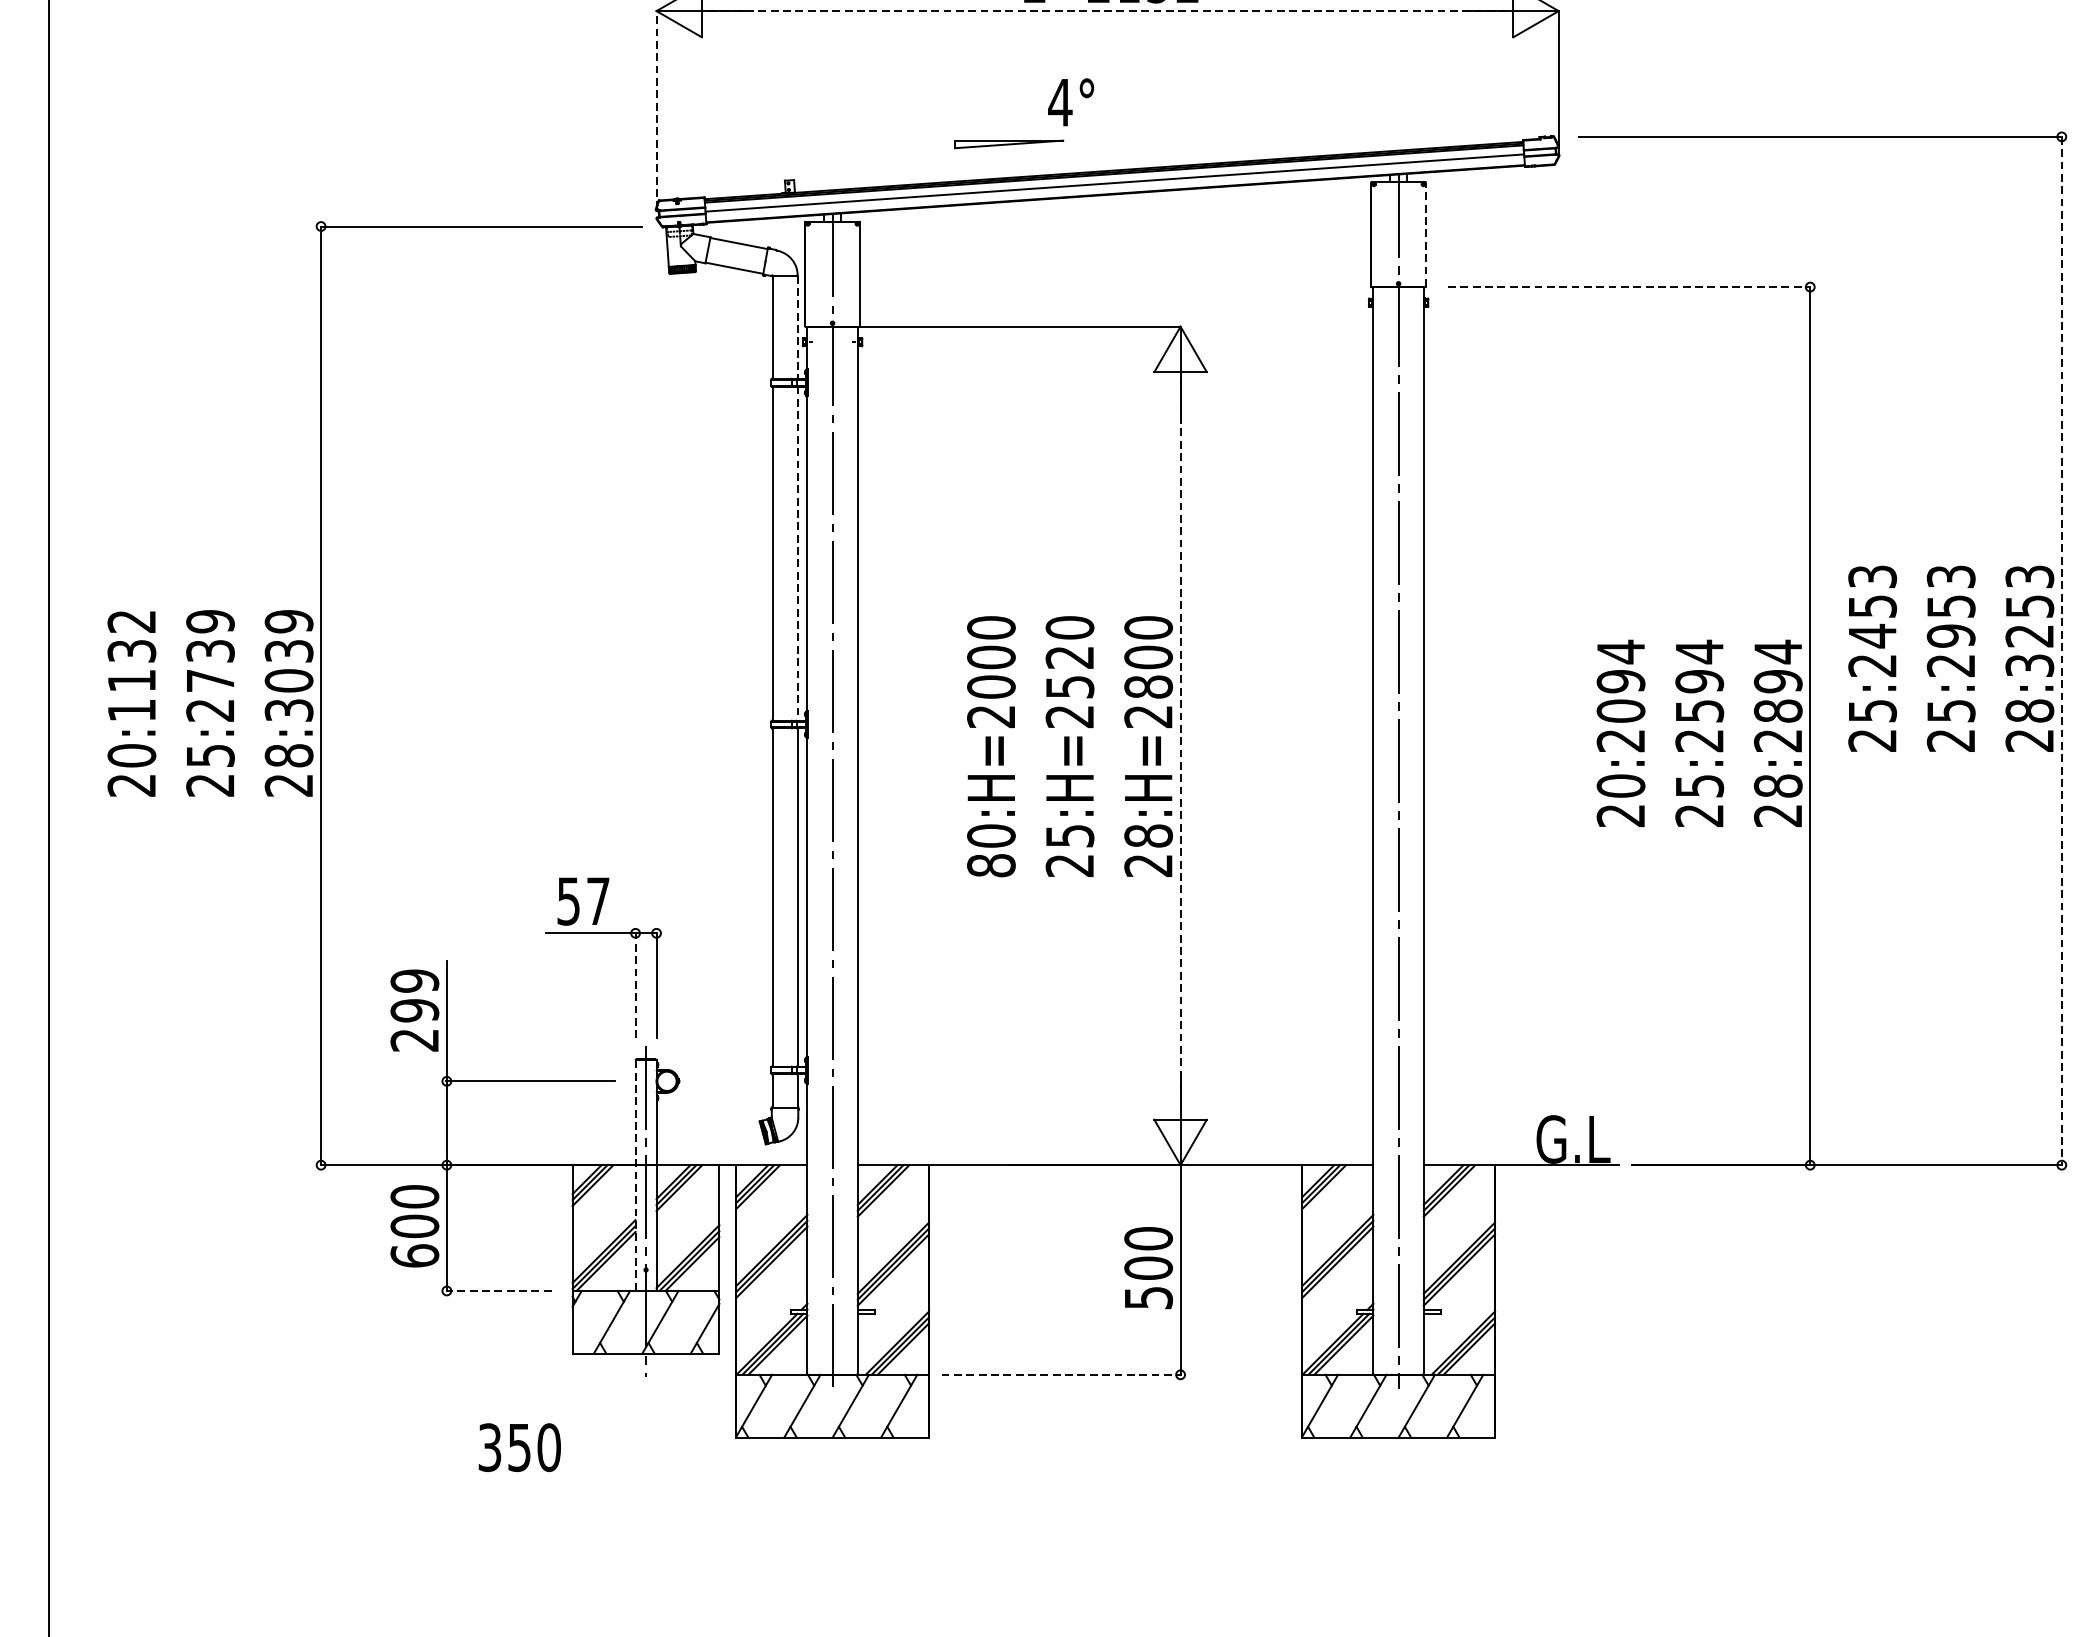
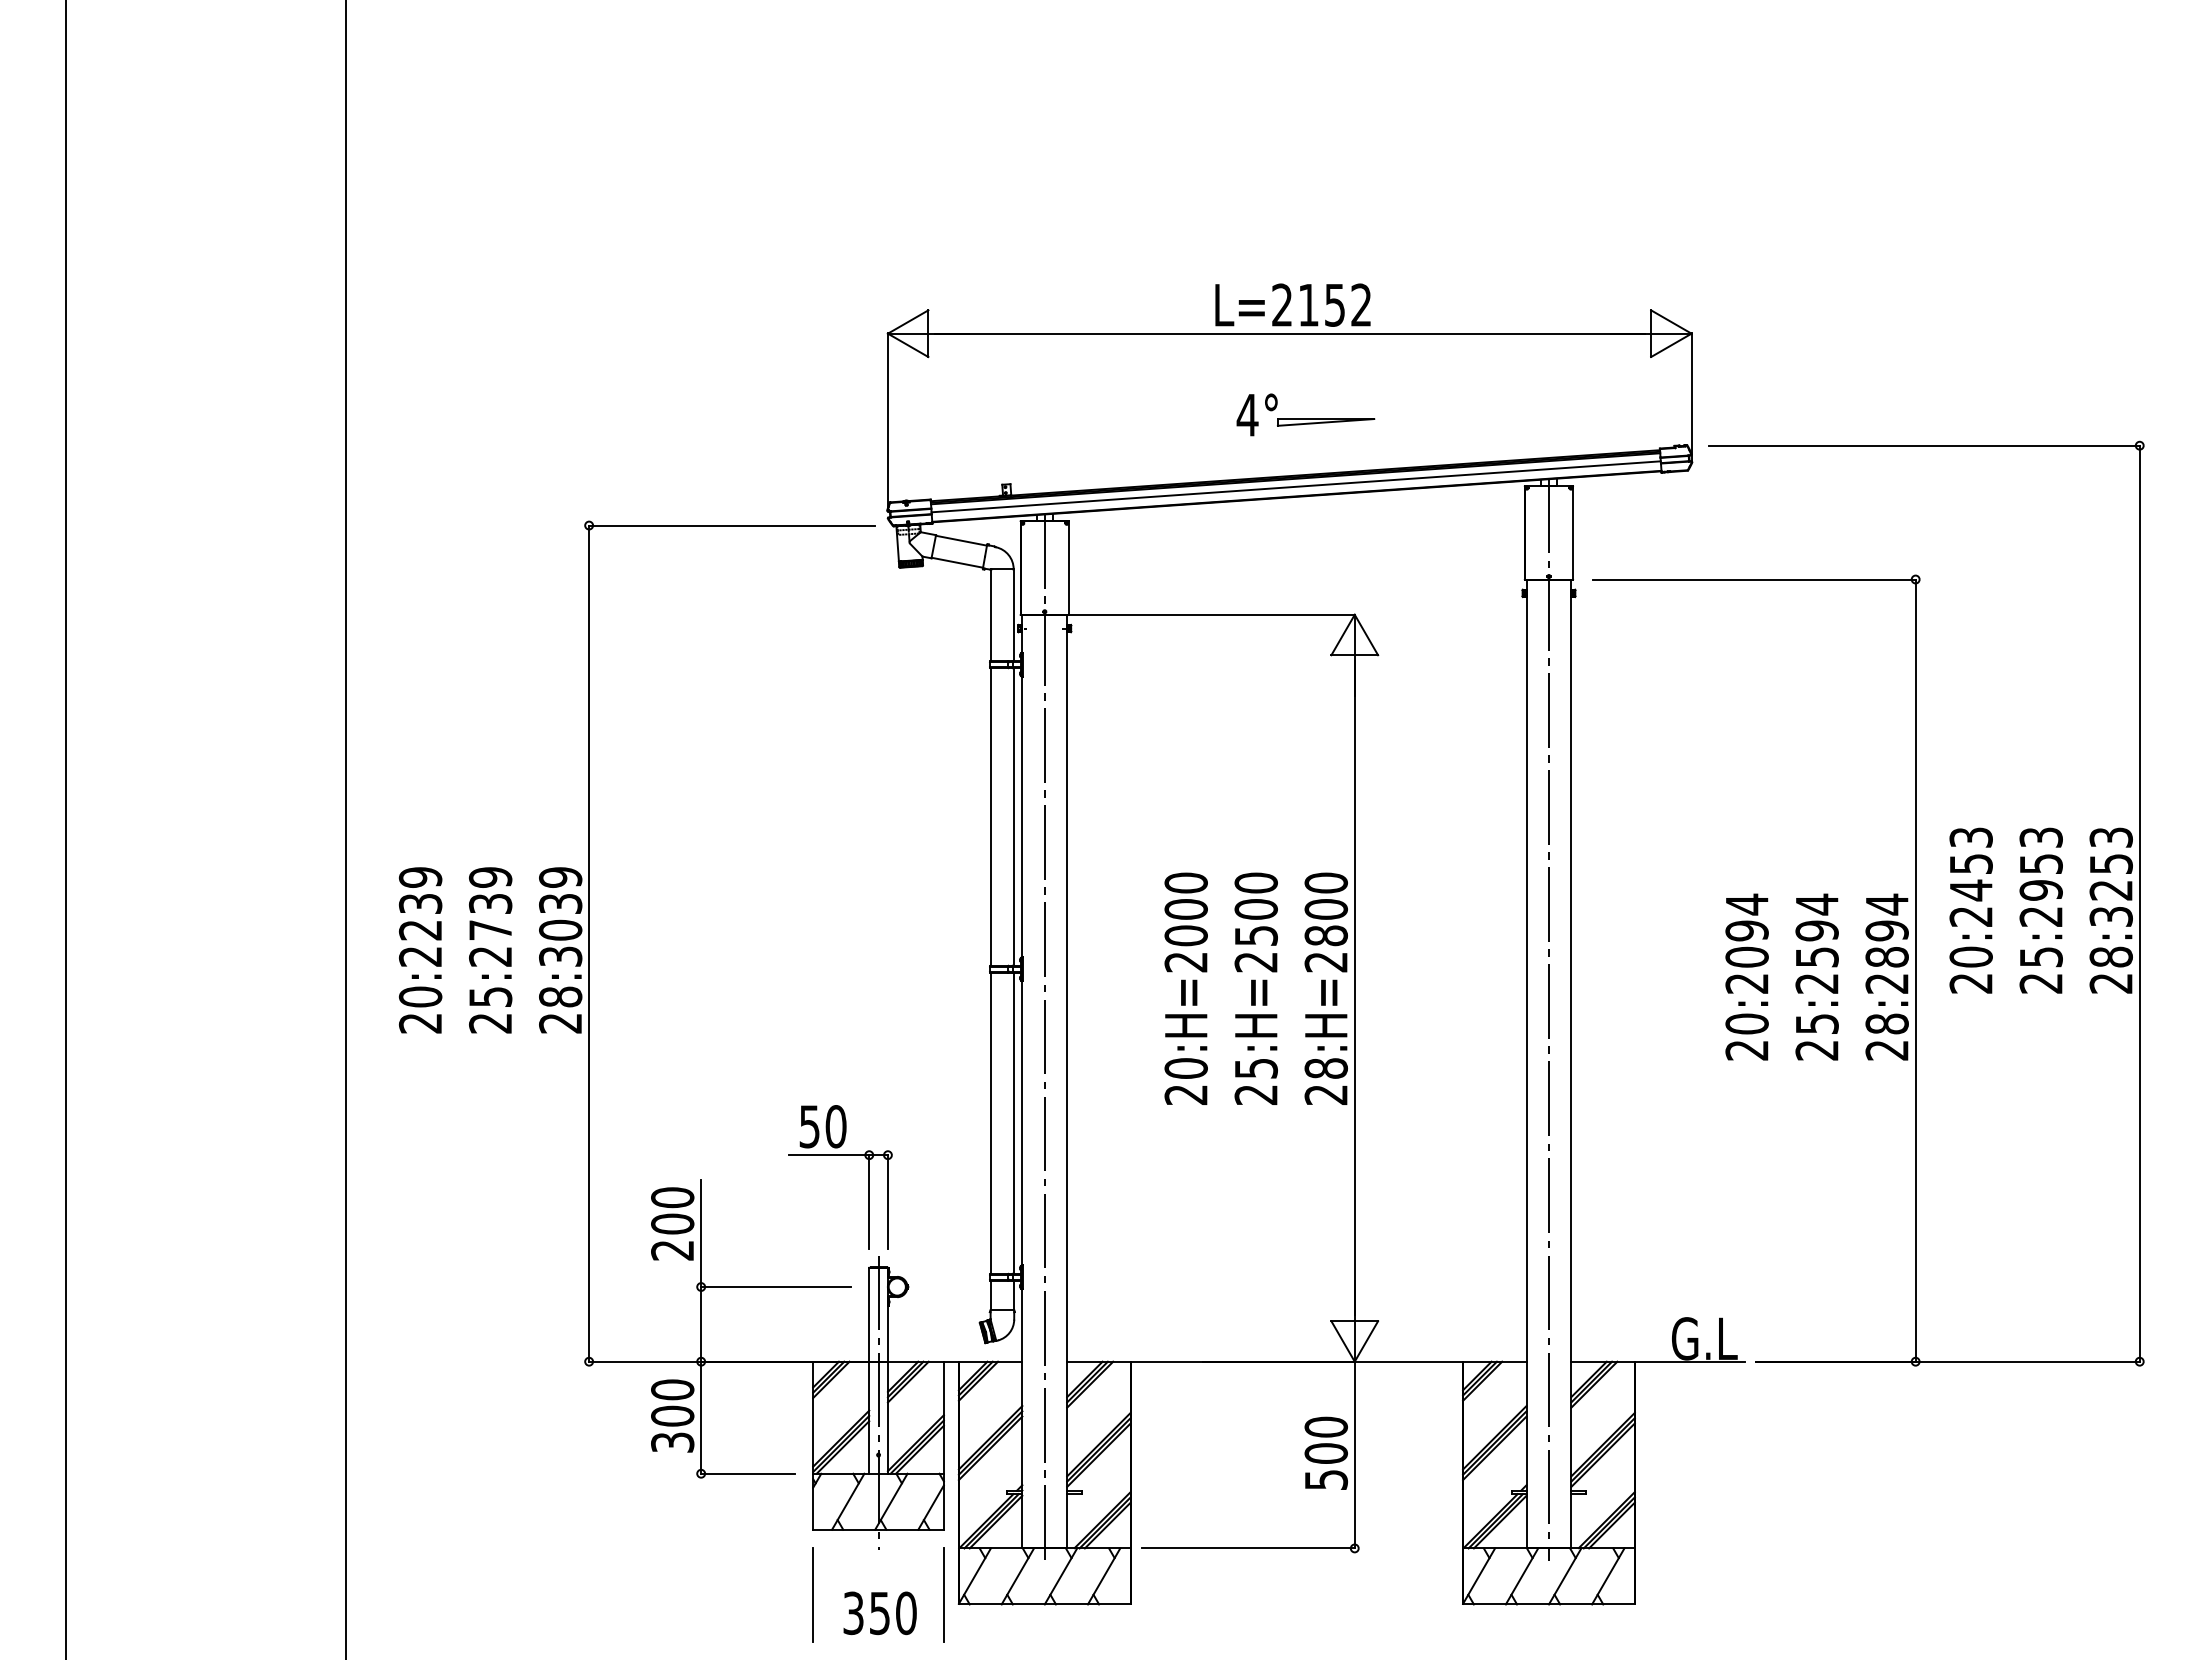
line: (1108, 10) -> (1290, 333), dashed -> solid
line: (656, 109) -> (887, 421), dashed -> solid
part: (1009, 144) -> (1326, 422), moved
line: (1426, 234) -> (1573, 532), dashed -> solid
line: (1629, 287) -> (1754, 579), dashed -> solid
line: (797, 327) -> (1013, 615), dashed -> solid
line: (797, 553) -> (1013, 816), dashed -> solid
line: (2061, 650) -> (2139, 903), dashed -> solid
text: (1069, 657) -> (1255, 909), 25:H=2520 -> 25:H=2500
text: (131, 665) -> (420, 916), 20:1132 -> 20:2239
text: (1871, 710) -> (1970, 956), 25:2453 -> 20:2453
line: (1180, 746) -> (1354, 988), dashed -> solid
text: (990, 865) -> (1185, 1094), 80:H=2000 -> 20:H=2000
text: (597, 901) -> (835, 1126), 57 -> 50
line: (635, 985) -> (869, 1201), dashed -> solid
text: (414, 995) -> (672, 1210), 299 -> 200
line: (635, 1176) -> (869, 1371), dashed -> solid
text: (414, 1255) -> (672, 1442), 600 -> 300
line: (498, 1290) -> (747, 1473), dashed -> solid
line: (1061, 1374) -> (1248, 1548), dashed -> solid
line: (572, 1427) -> (813, 1595), added
line: (718, 1427) -> (943, 1595), added
text: (519, 1447) -> (879, 1613), moved

